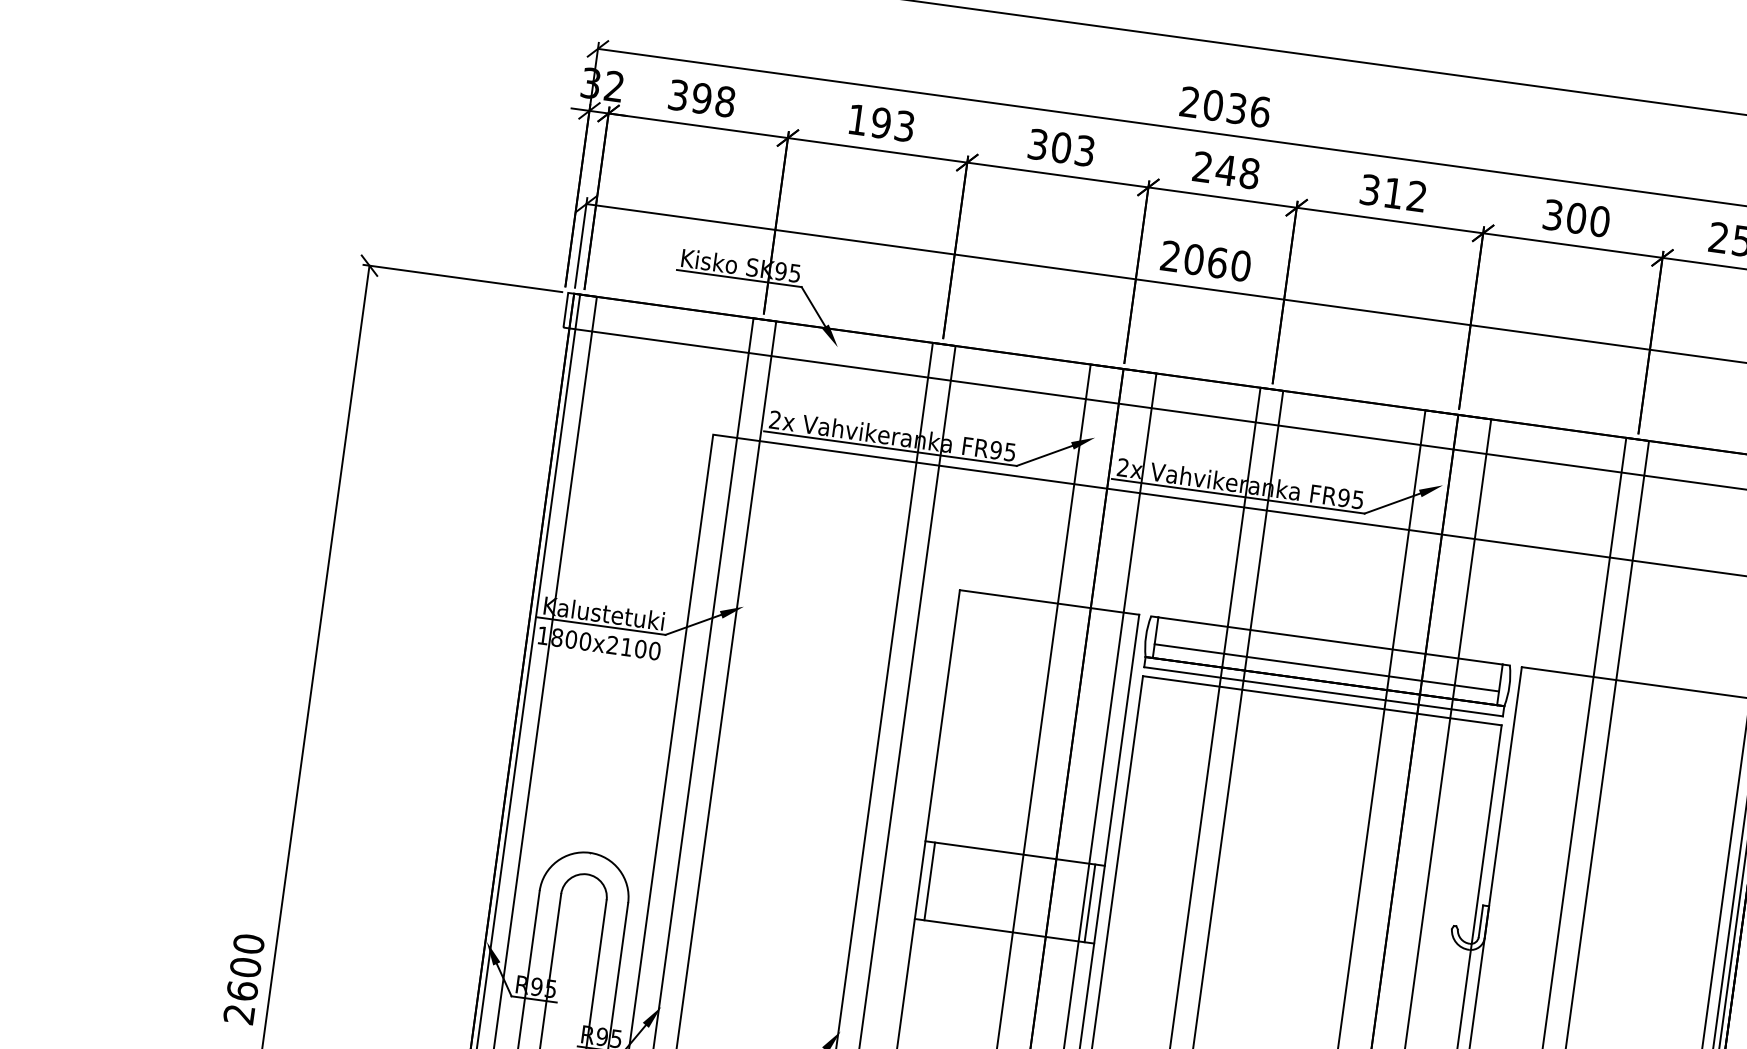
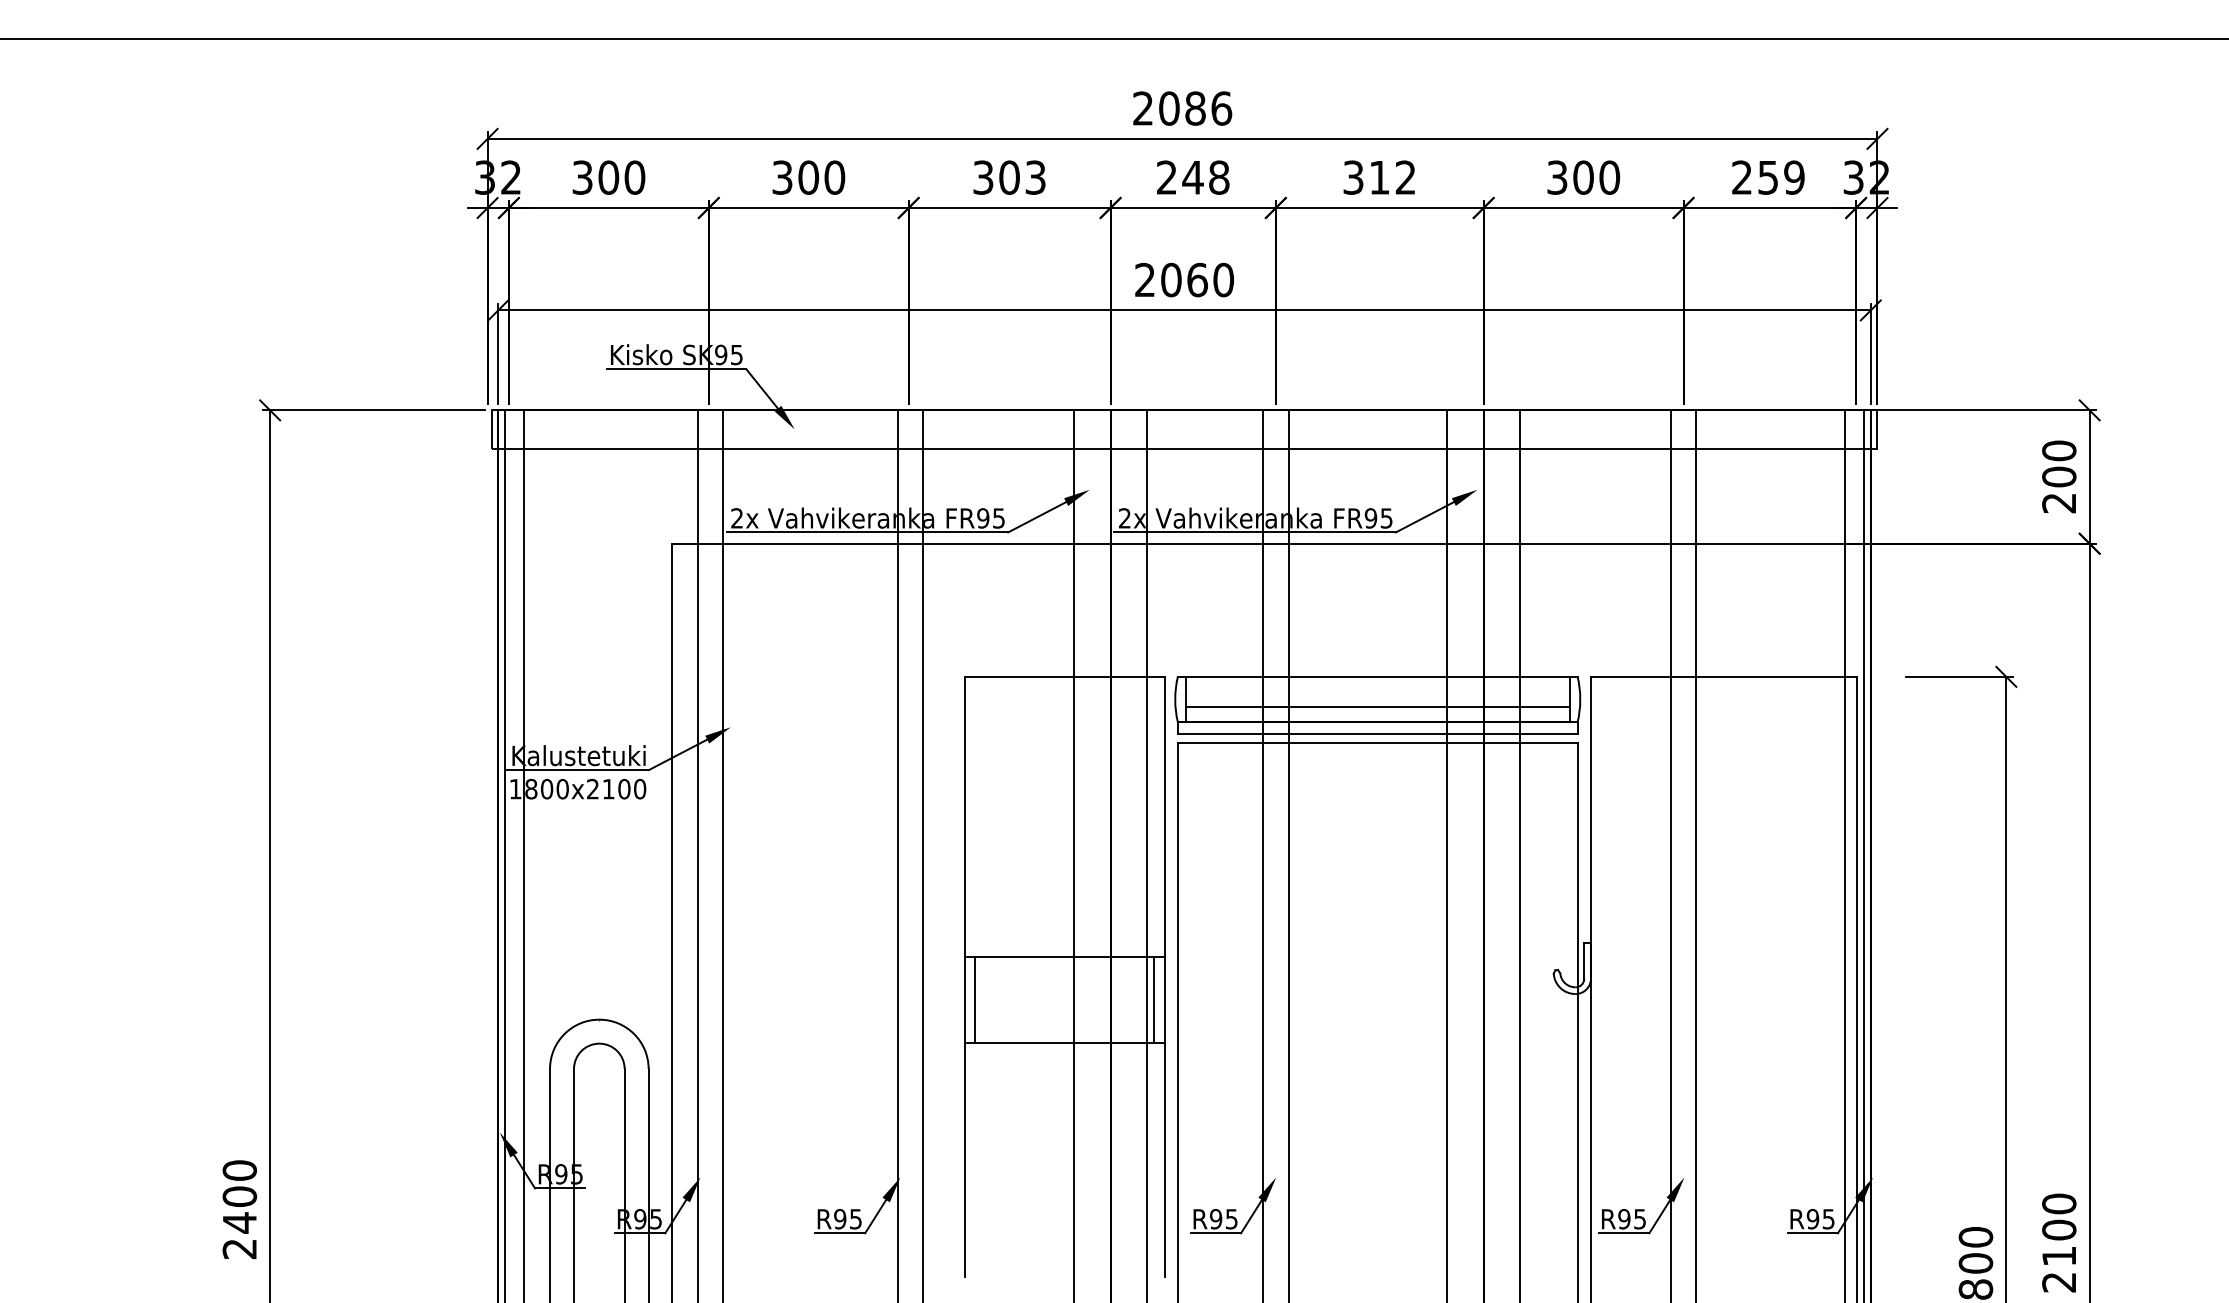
text: (713, 99) -> (621, 177), 398 -> 300
text: (1236, 108) -> (1195, 108), 2036 -> 2086
text: (881, 122) -> (808, 177), 193 -> 300
text: (242, 990) -> (239, 1222), 2600 -> 2400

